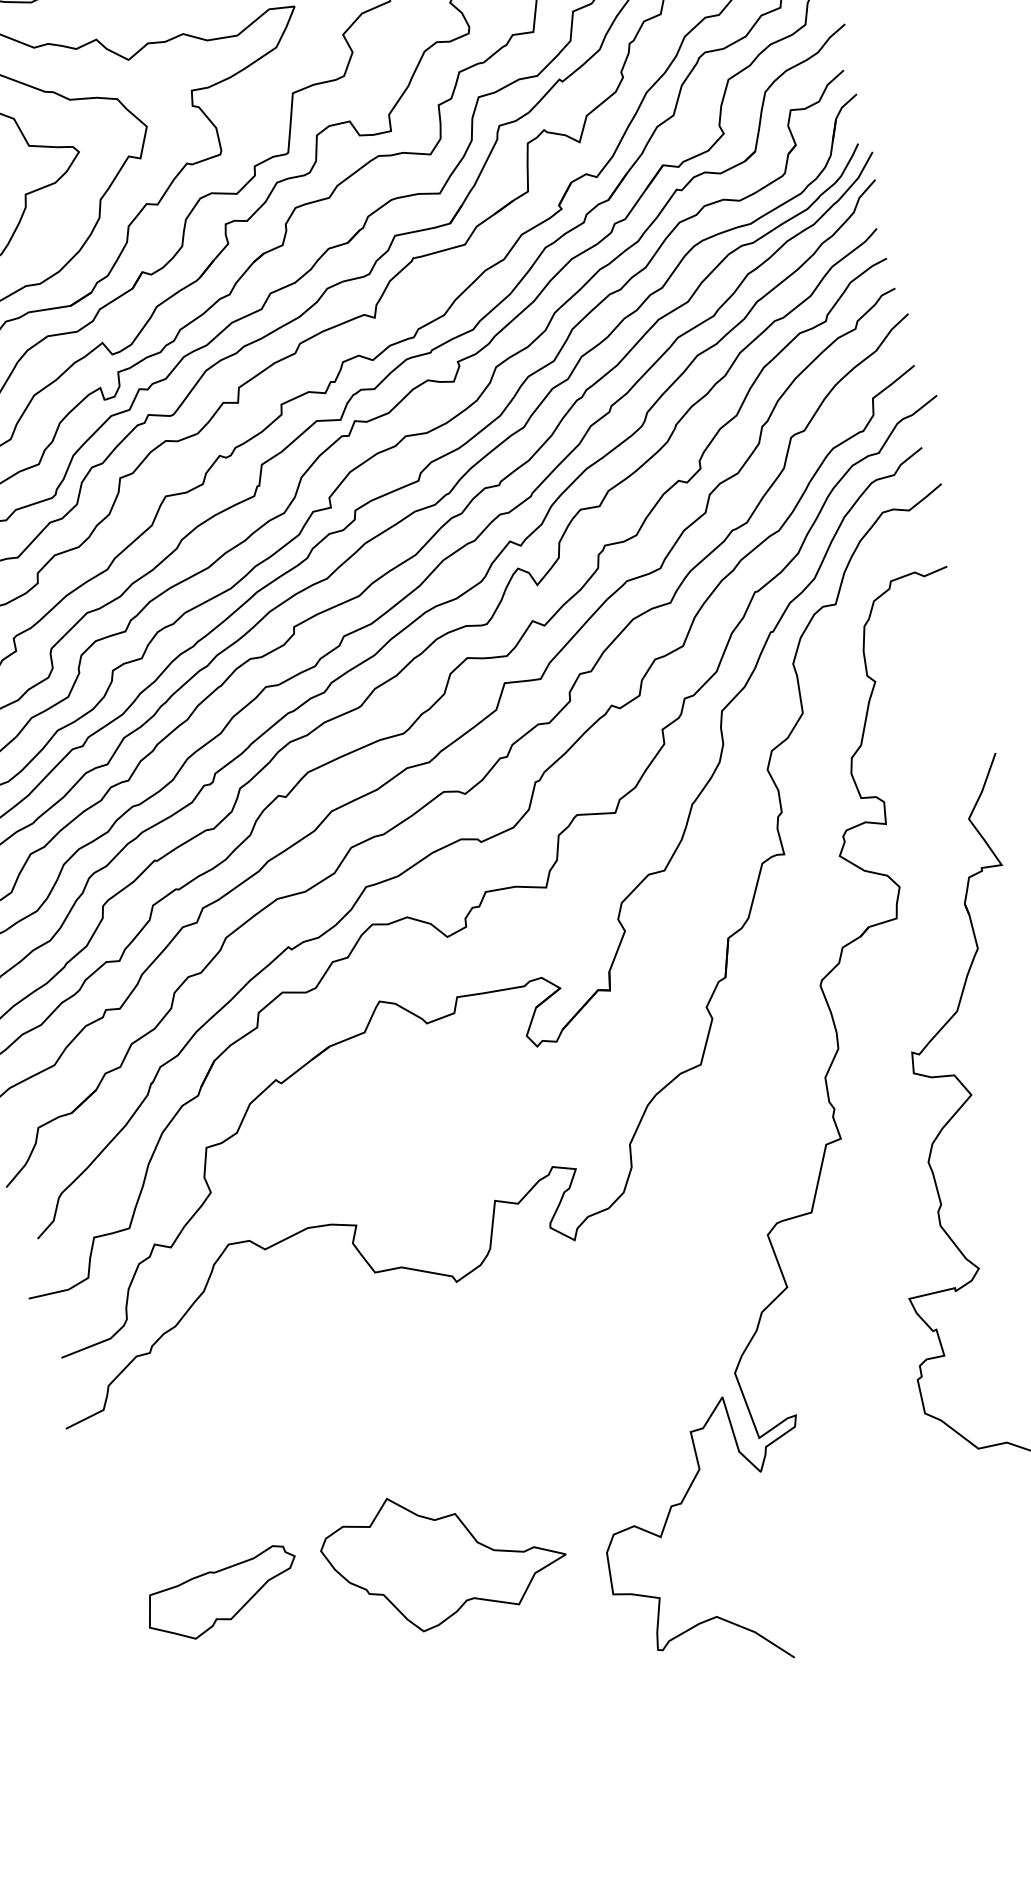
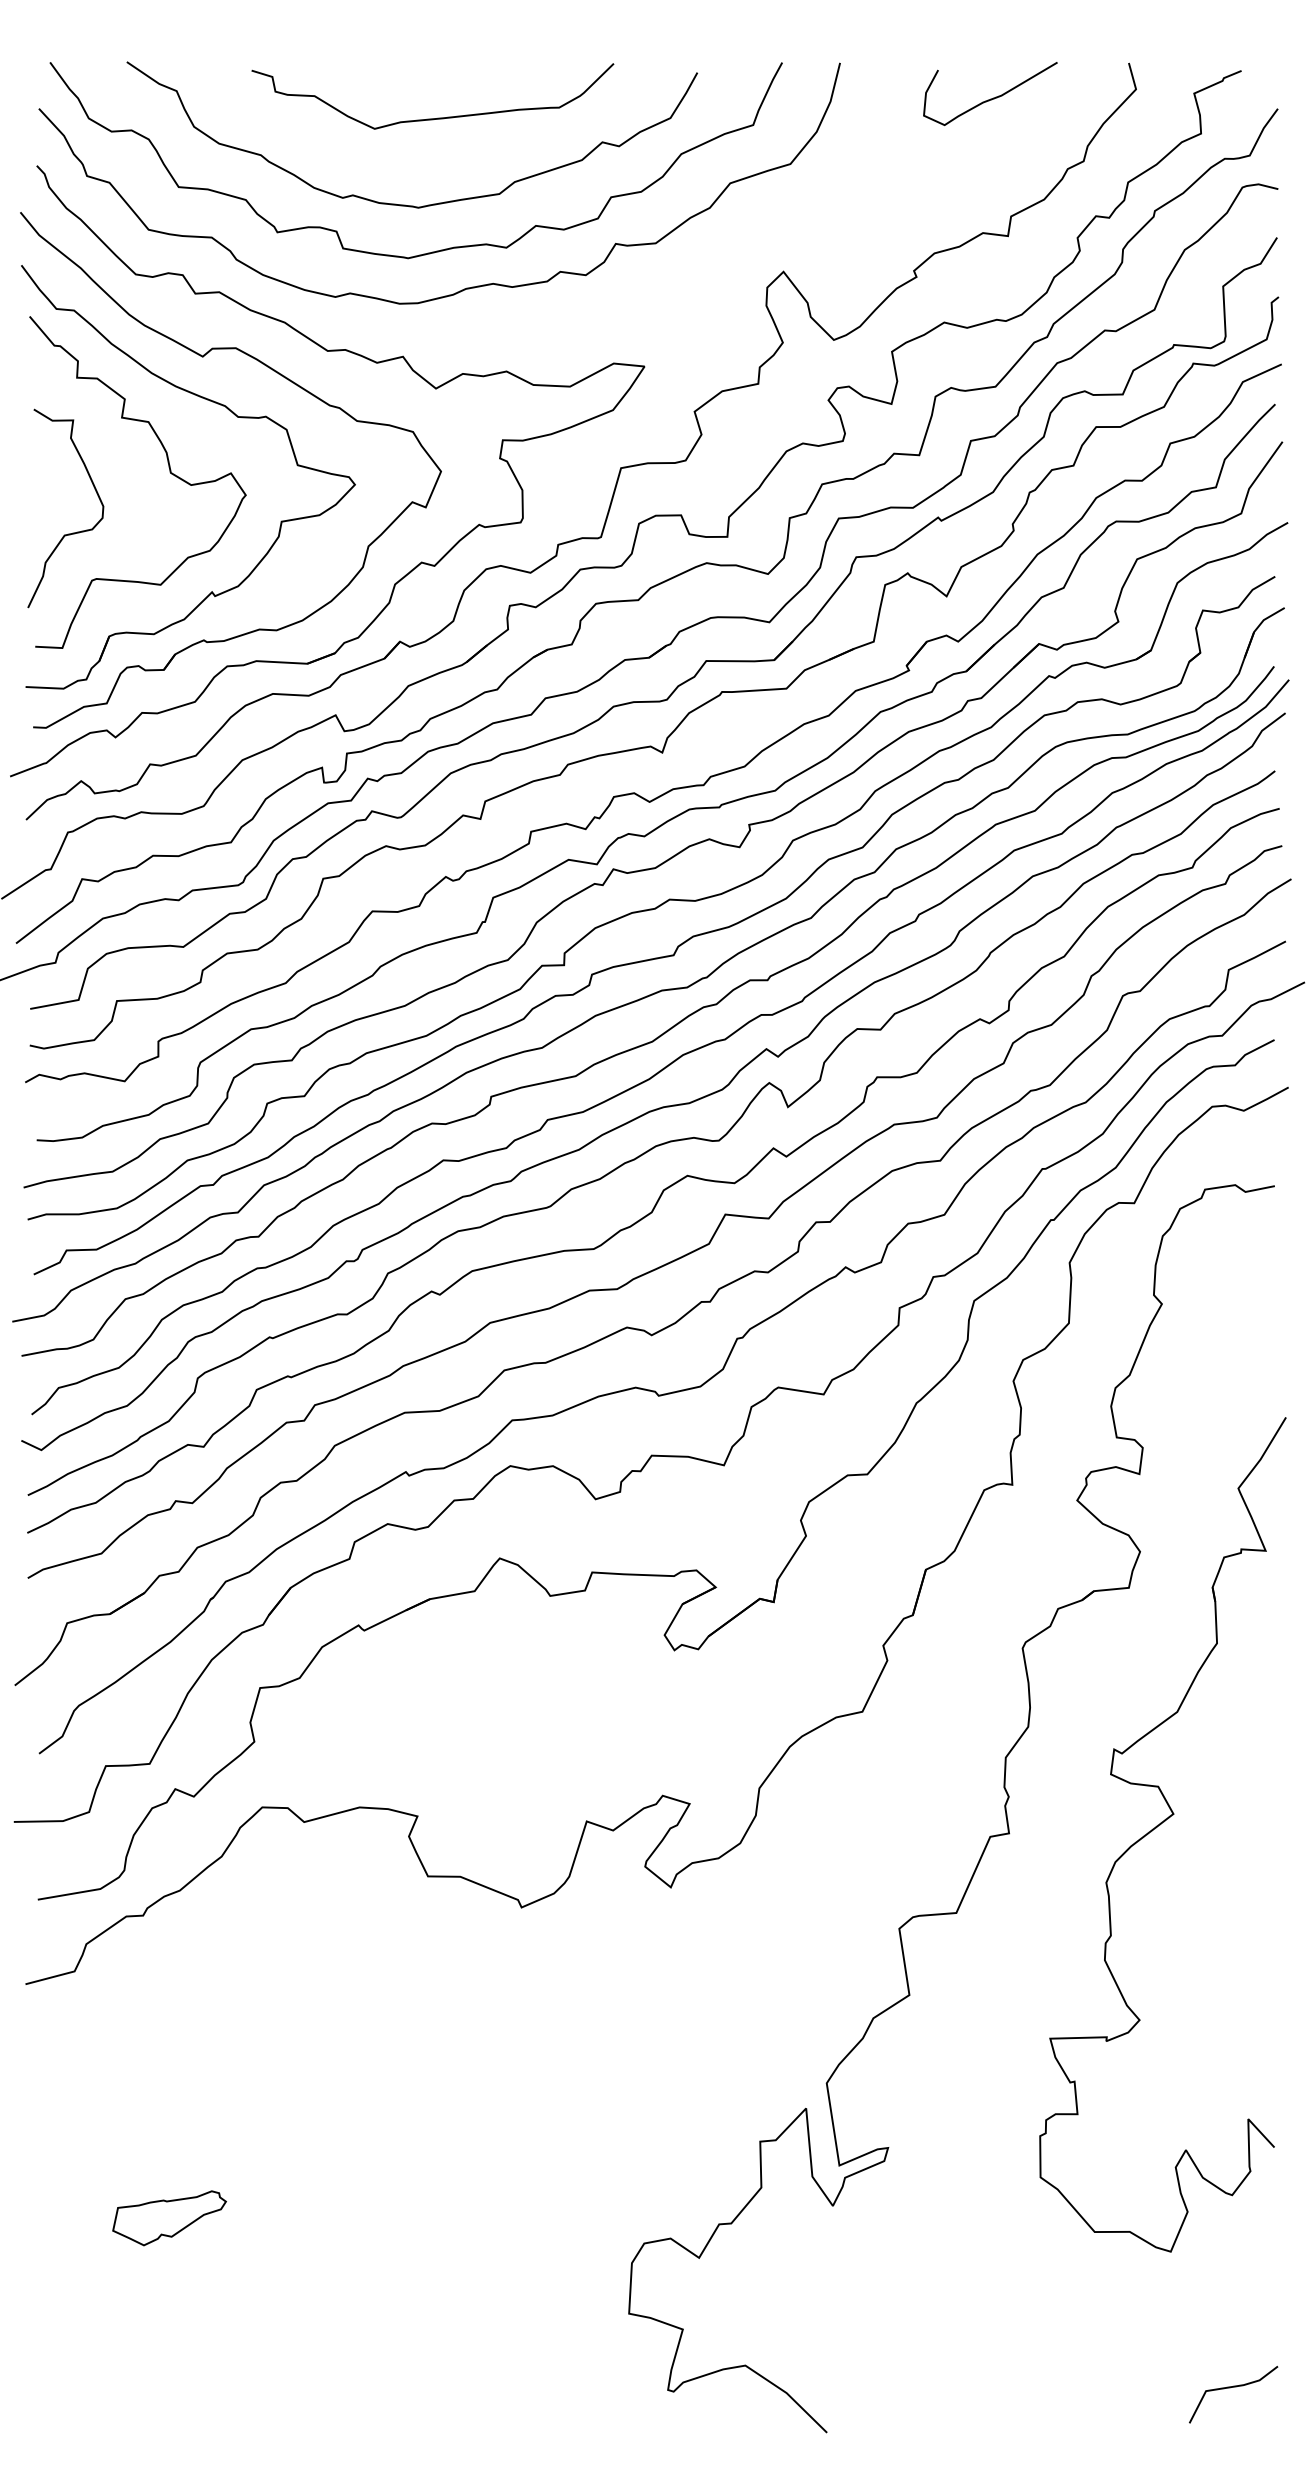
part: (444, 1556) -> (439, 2227), removed
part: (222, 1595) -> (169, 2218), size x0.6

